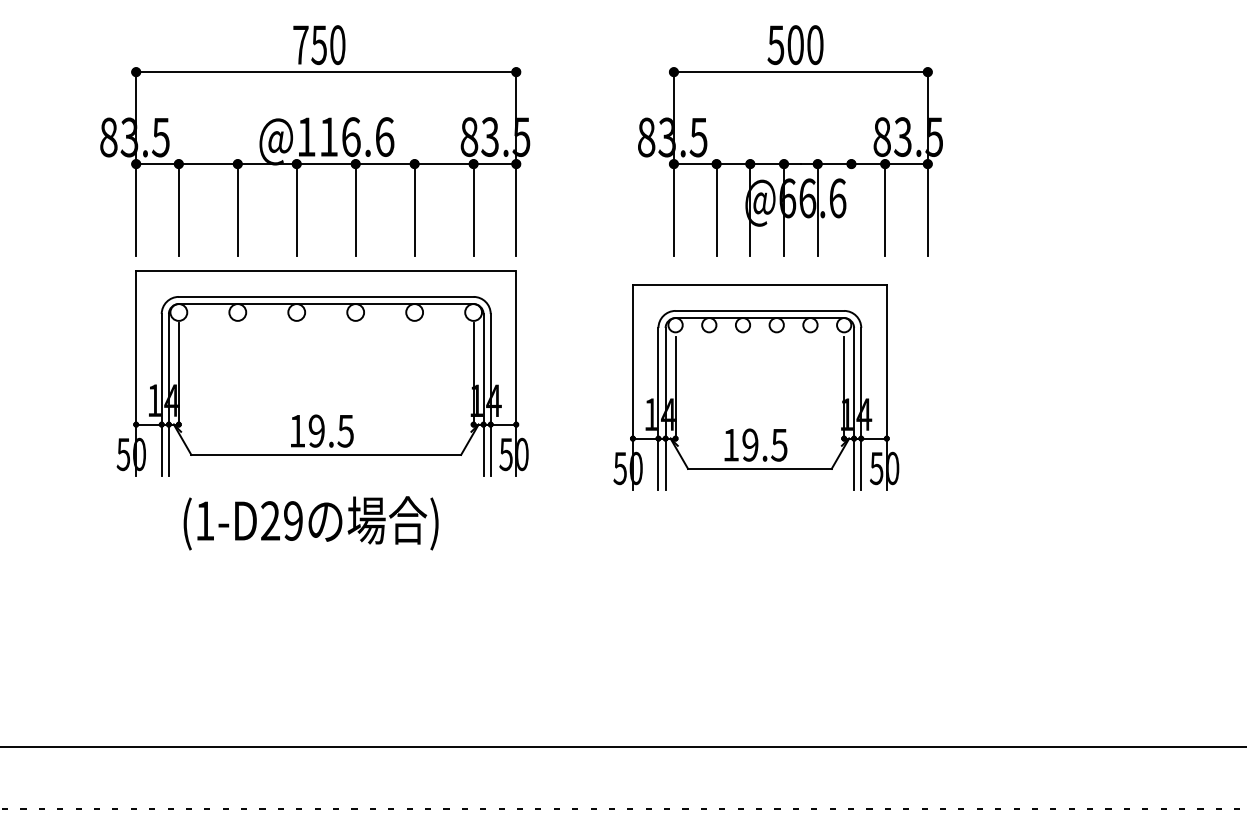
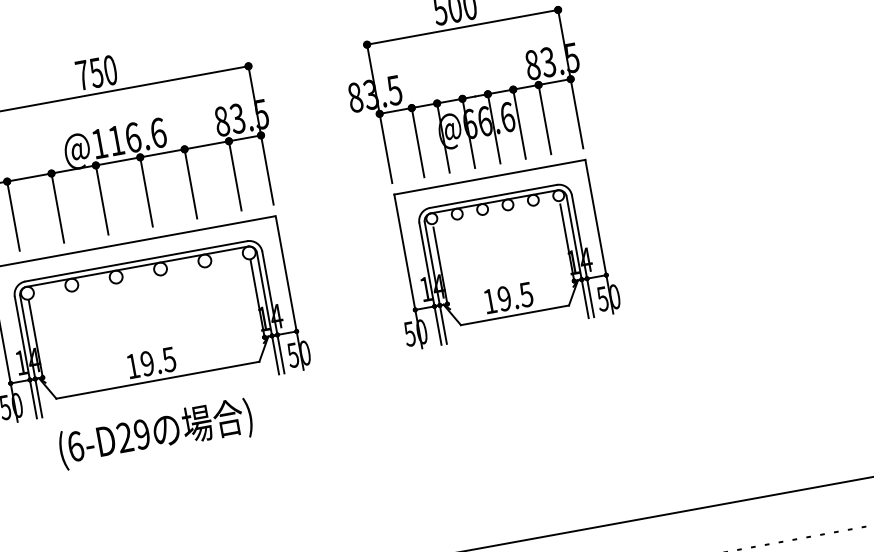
line: (851, 210) -> (519, 124), added
part: (756, 387) -> (501, 254), moved
text: (205, 520) -> (75, 446), (1-D29 -> (6-D29

